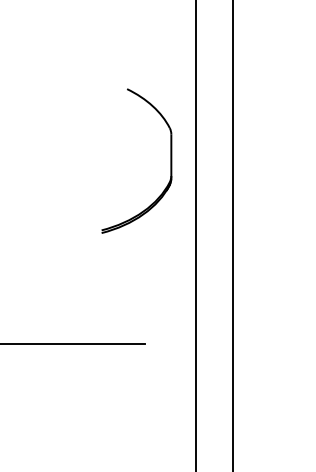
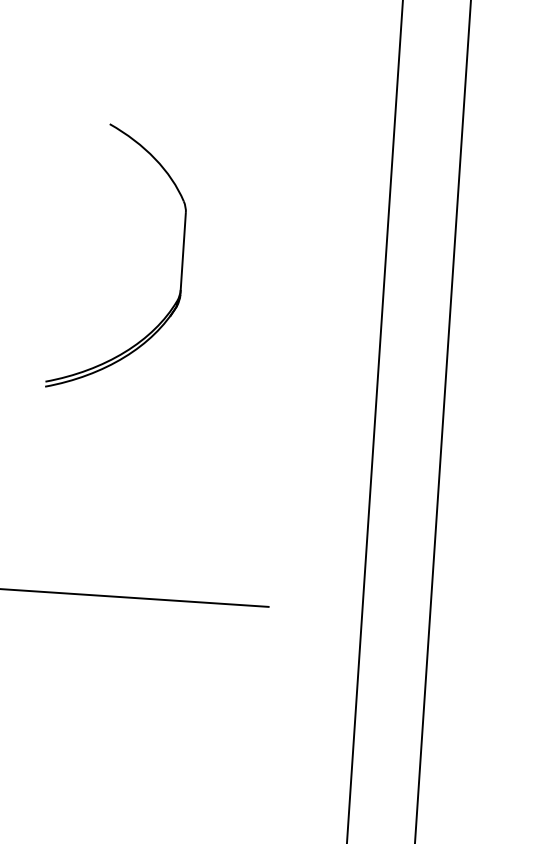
part: (170, 160) -> (181, 261), moved

